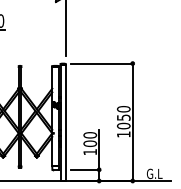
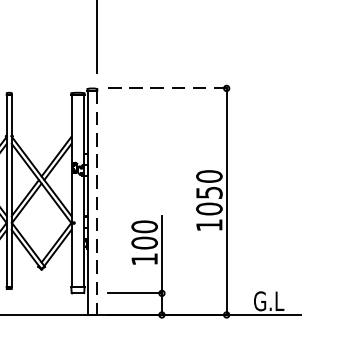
line: (102, 63) -> (168, 88), solid -> dashed
line: (65, 123) -> (96, 204), solid -> dashed

